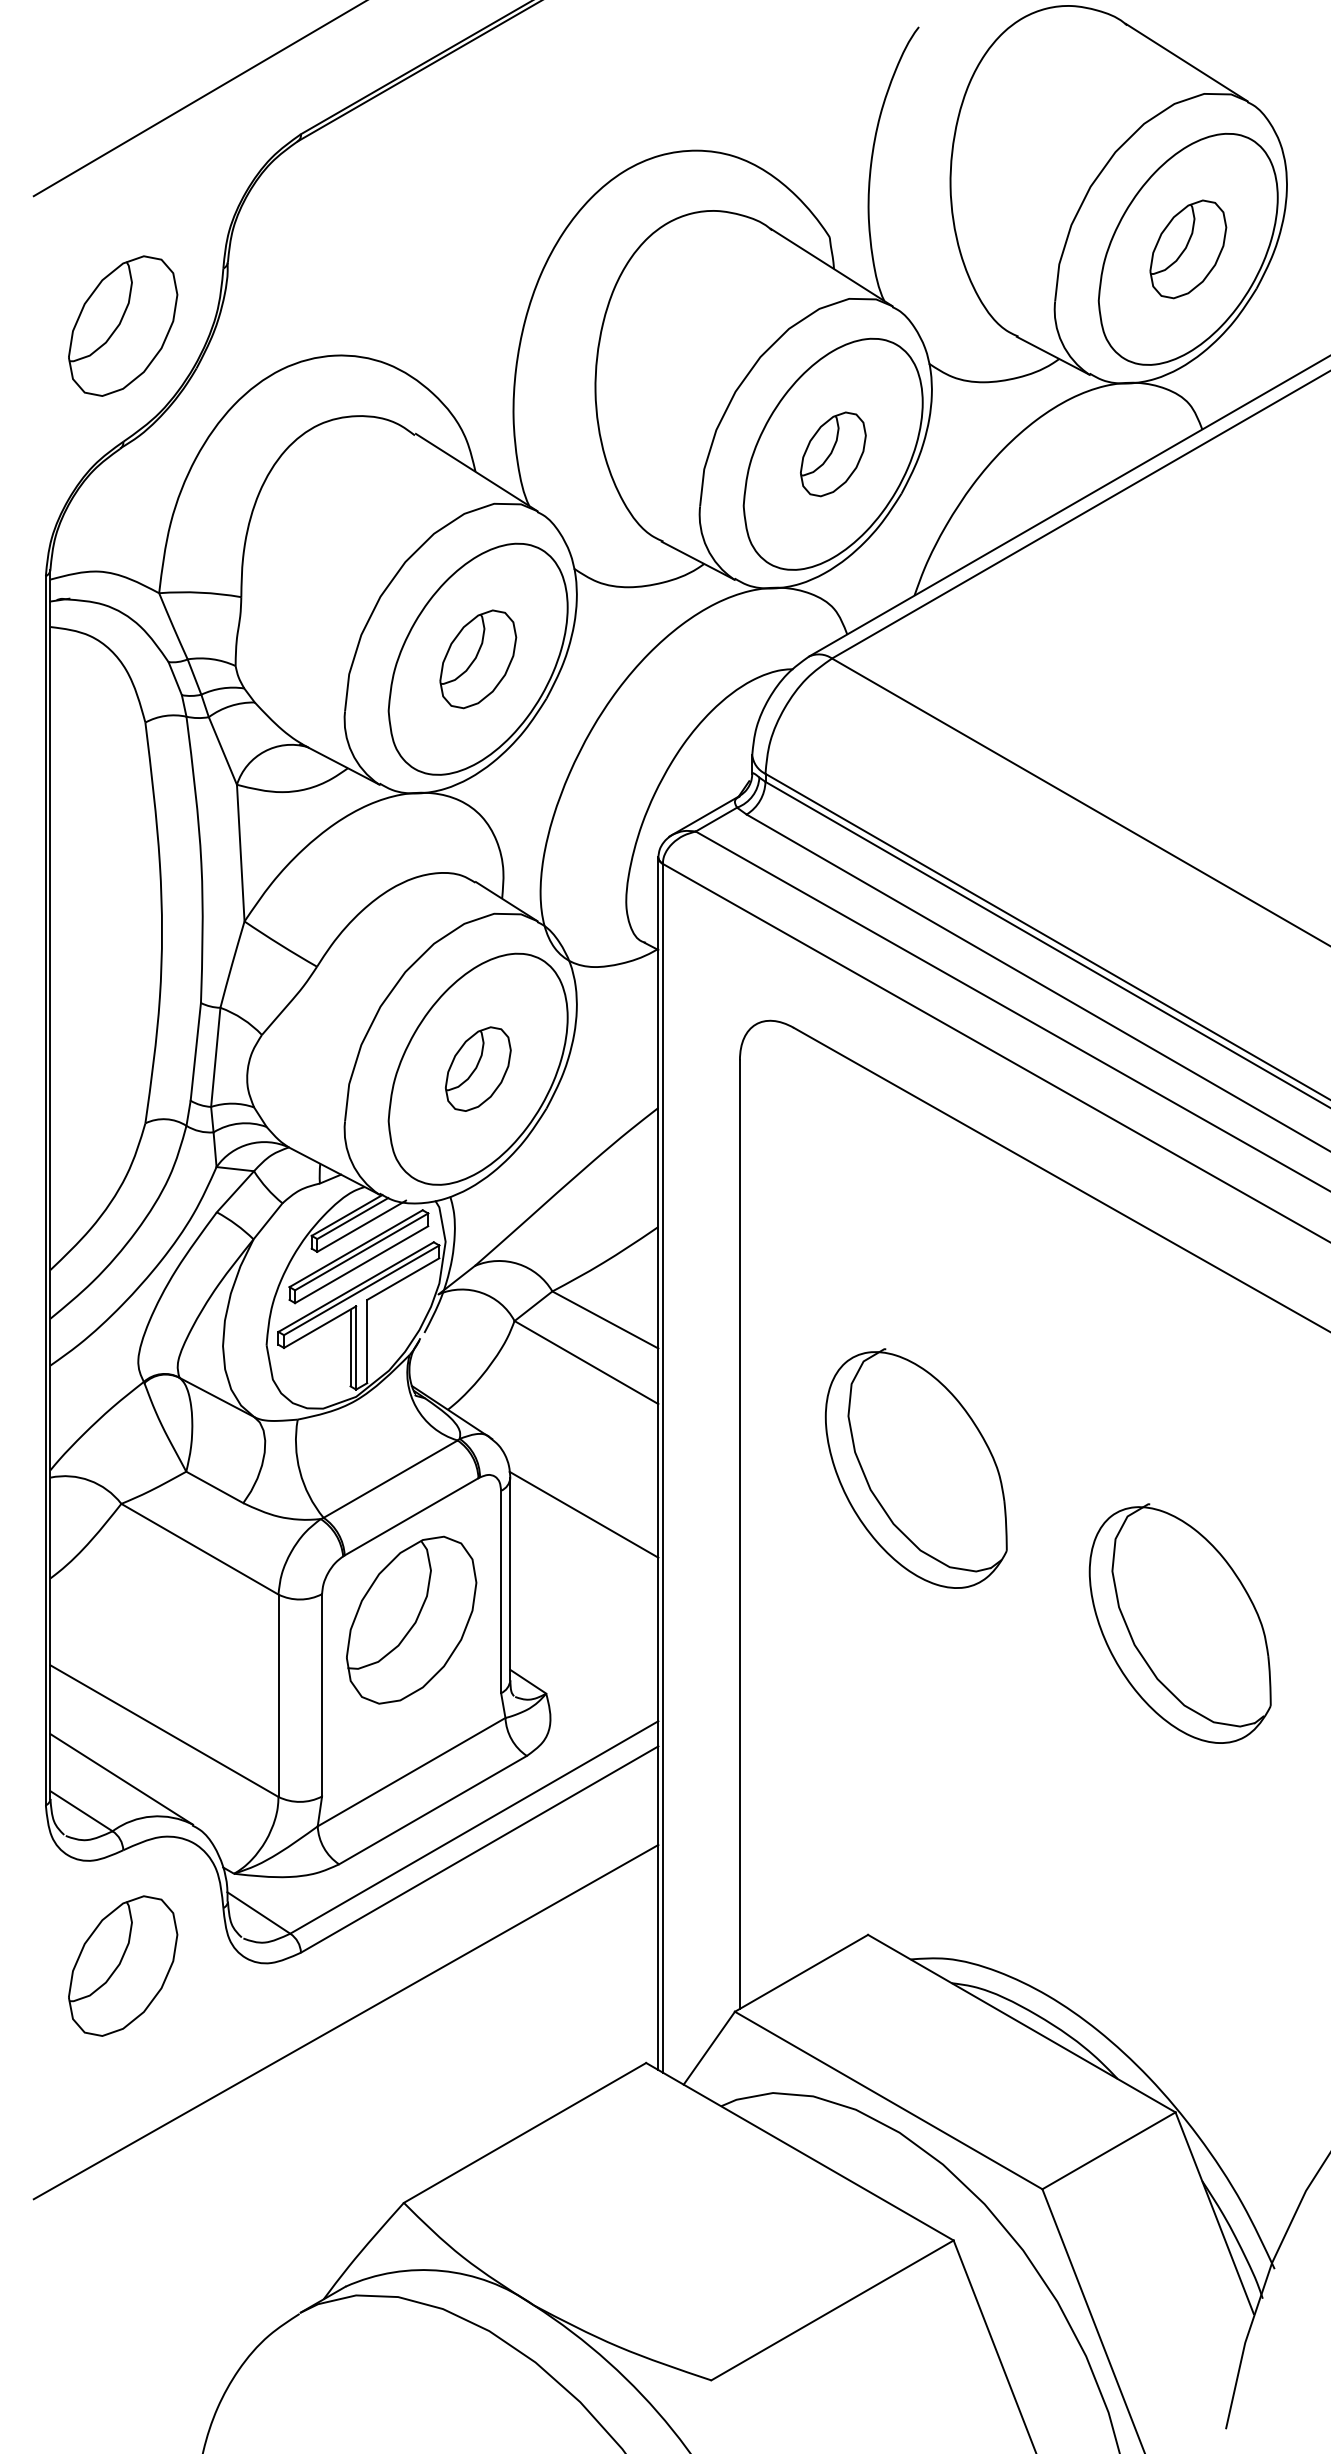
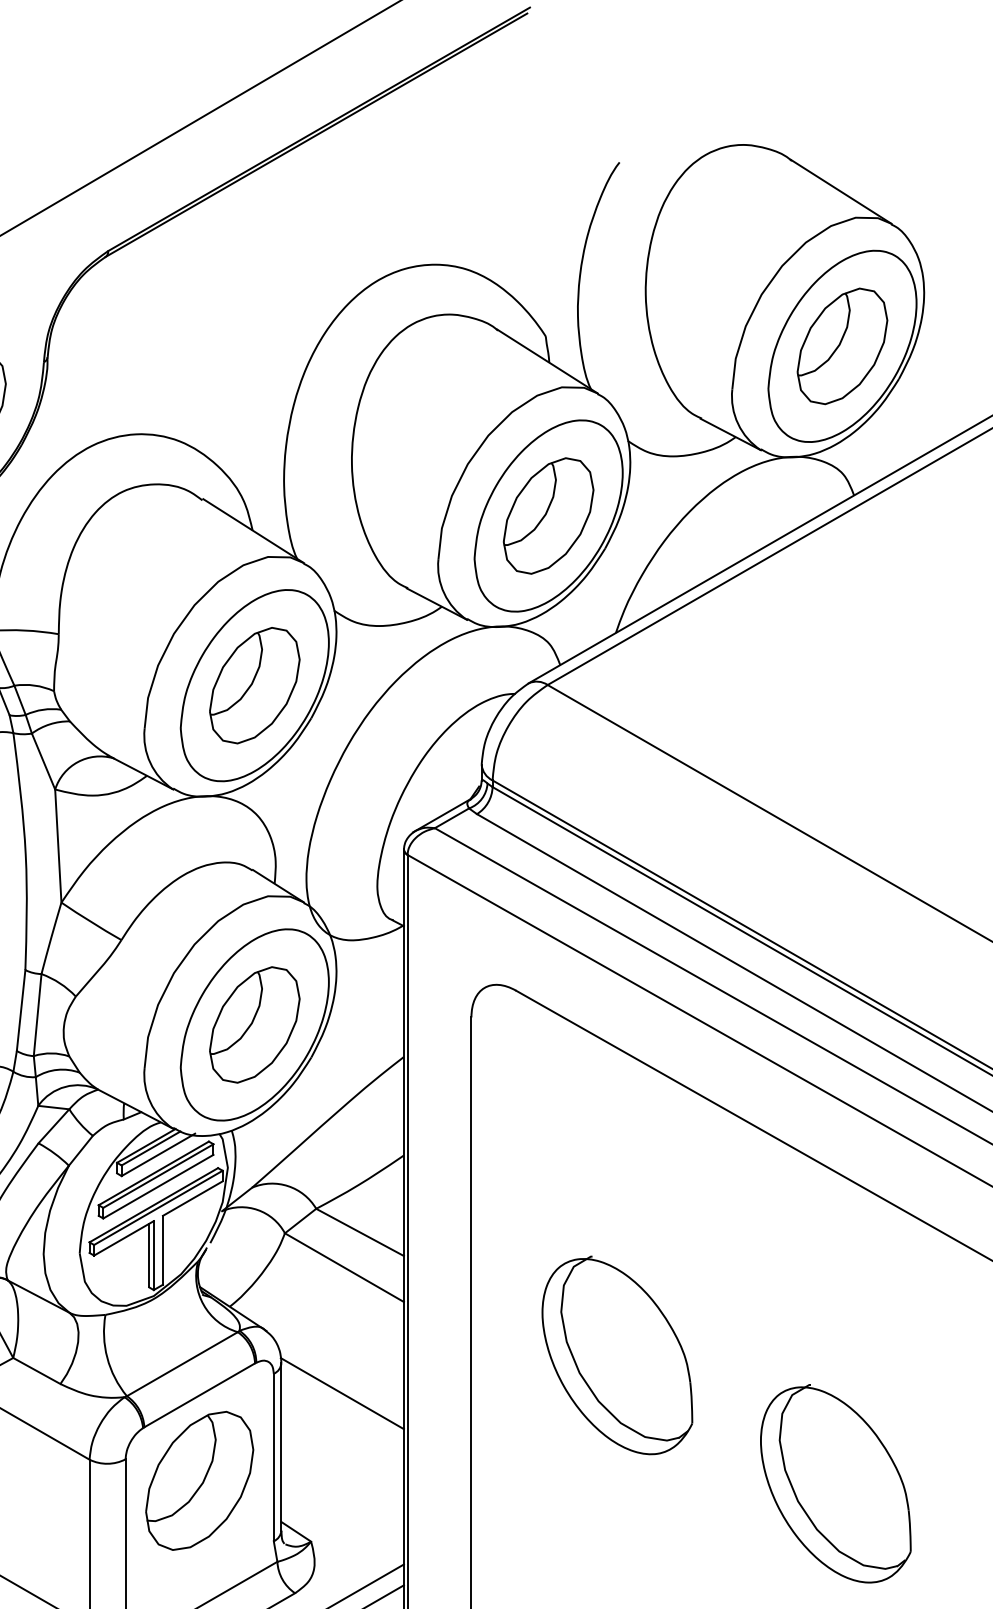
part: (1188, 249) -> (842, 346), size x1.43
part: (833, 454) -> (548, 516), size x1.67
part: (478, 659) -> (255, 685), size x1.43
part: (478, 1068) -> (255, 1024), size x1.67

